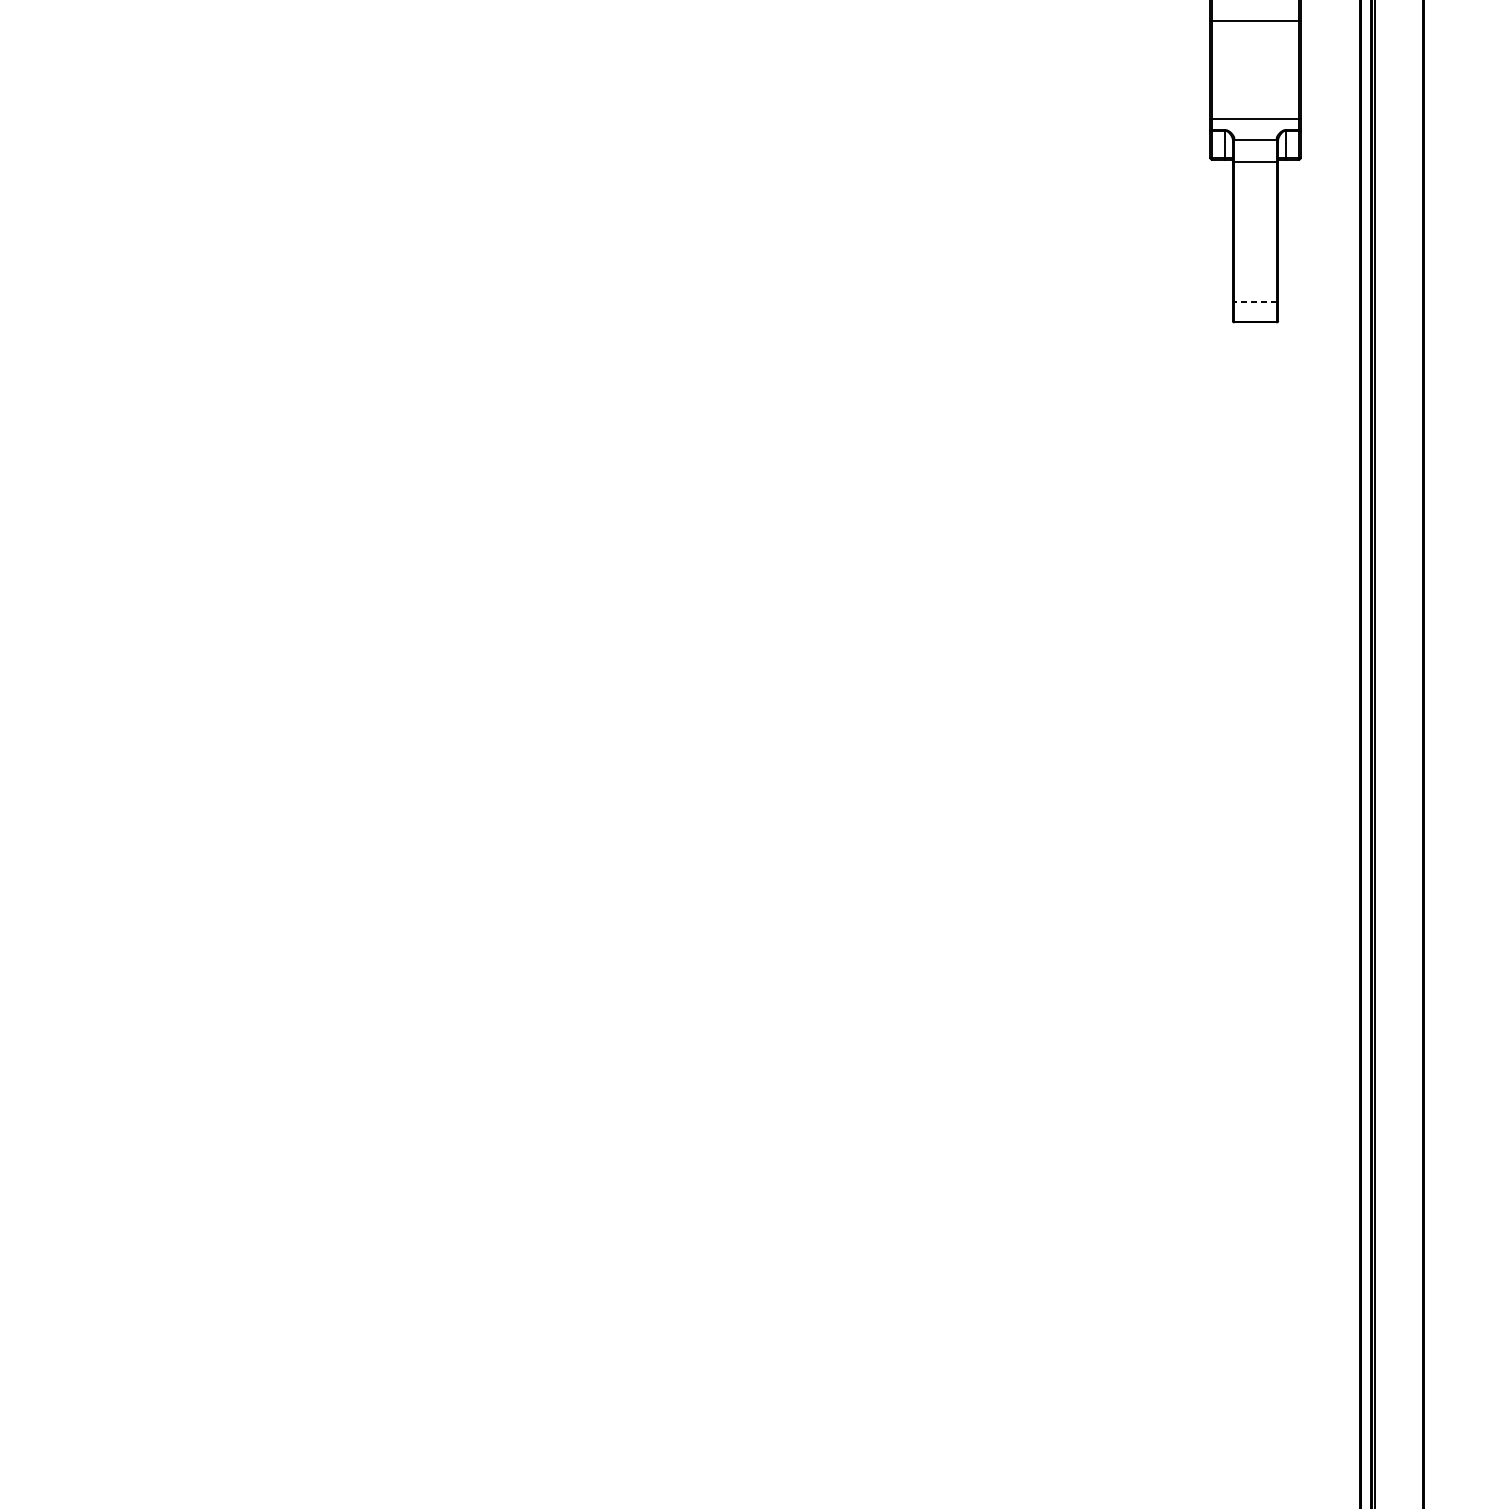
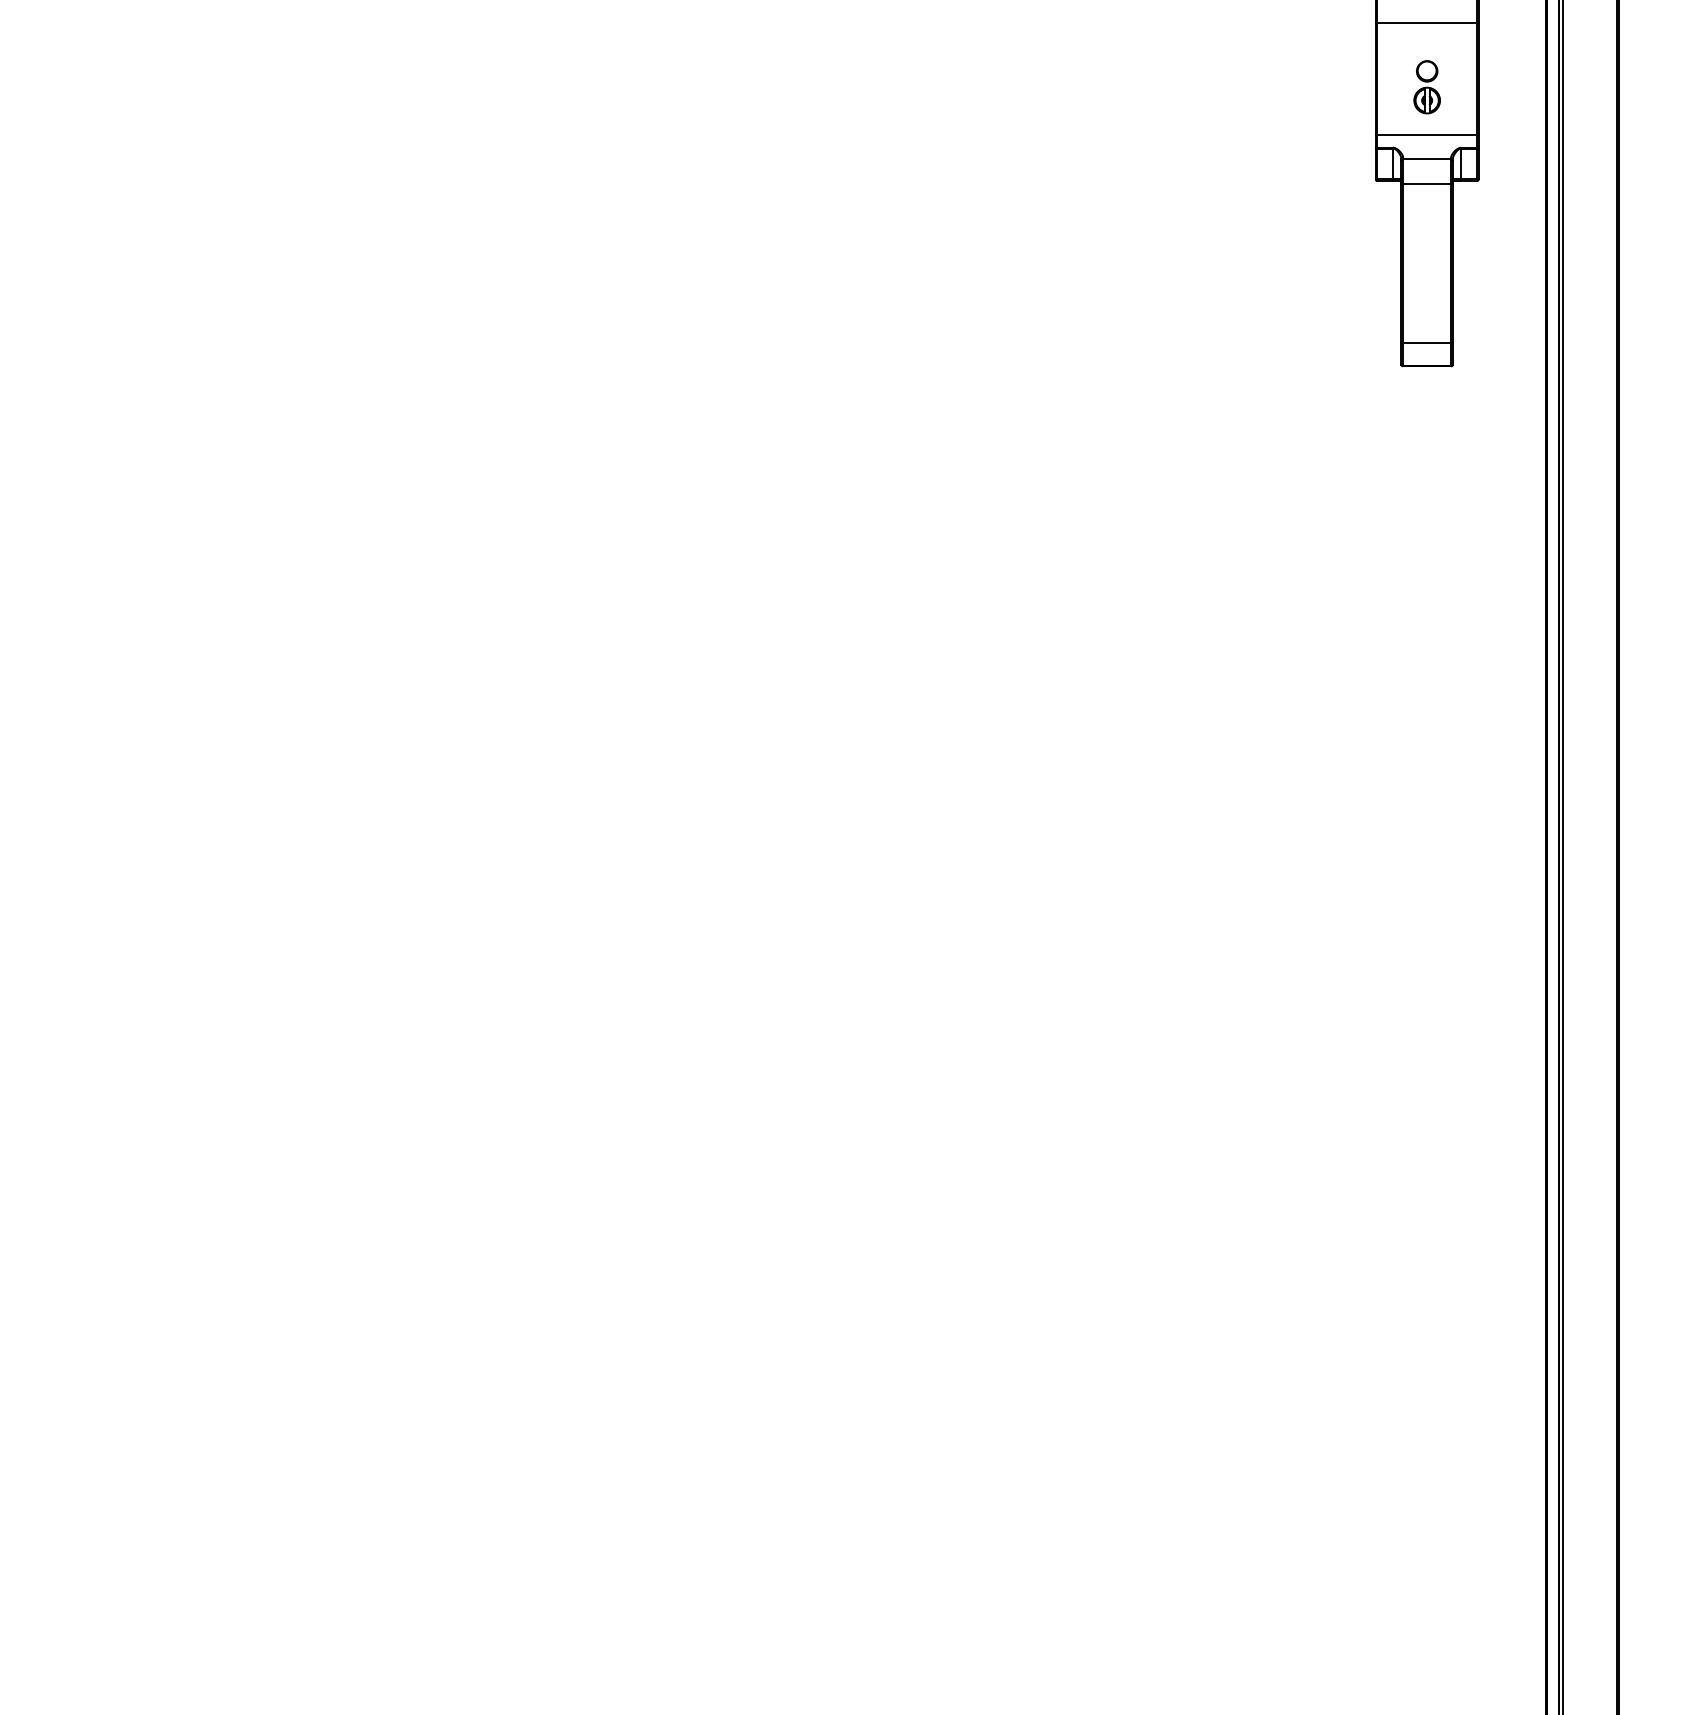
part: (1254, 77) -> (1426, 87), added
line: (1254, 301) -> (1426, 342), dashed -> solid

